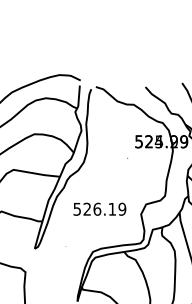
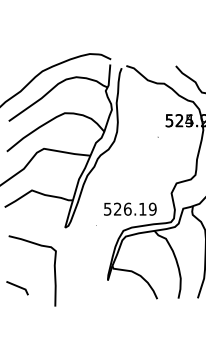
text: (100, 208) -> (130, 208), moved

